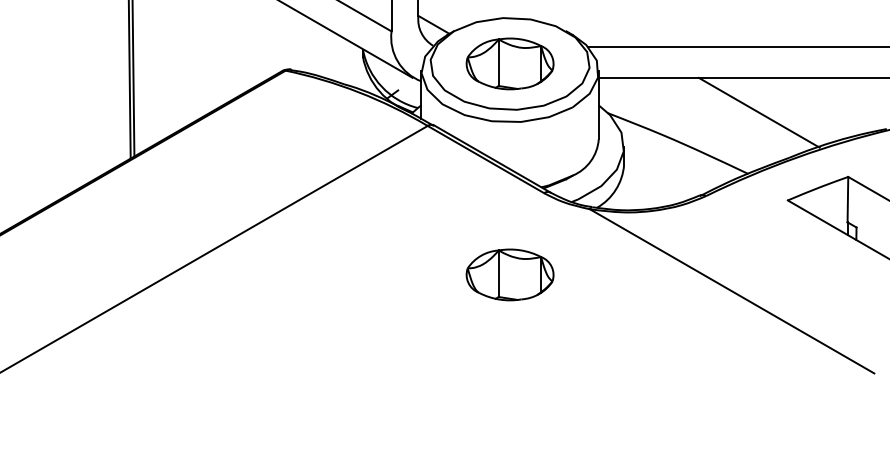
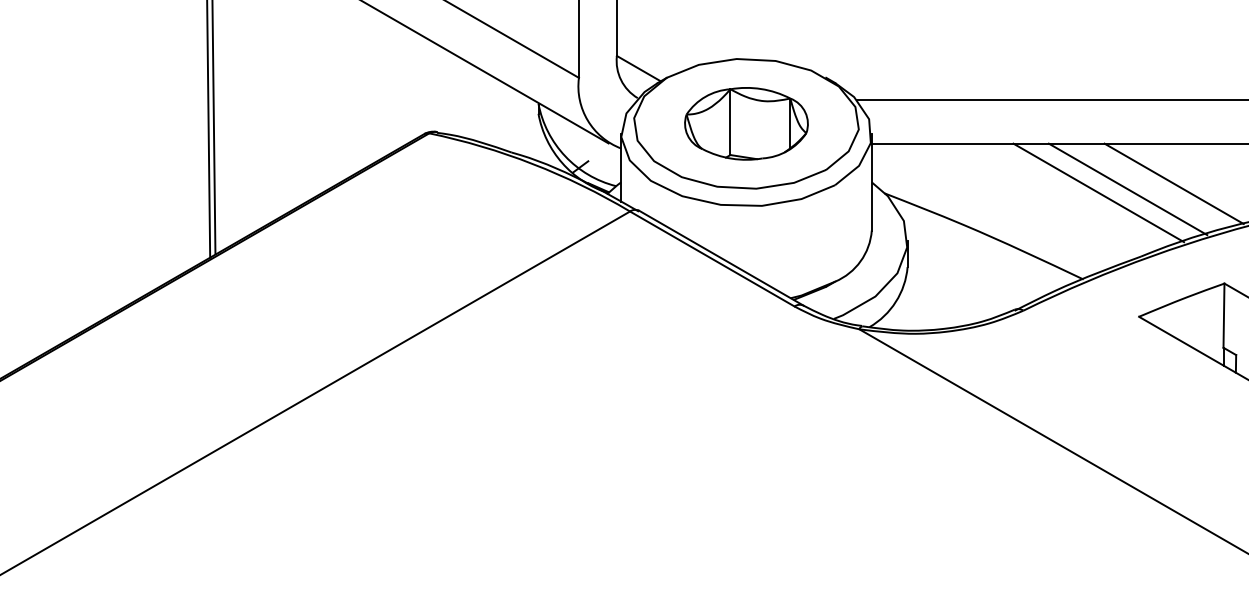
line: (812, 105) -> (1173, 182), added
line: (780, 109) -> (1128, 188), added
part: (509, 274) -> (745, 421), removed

